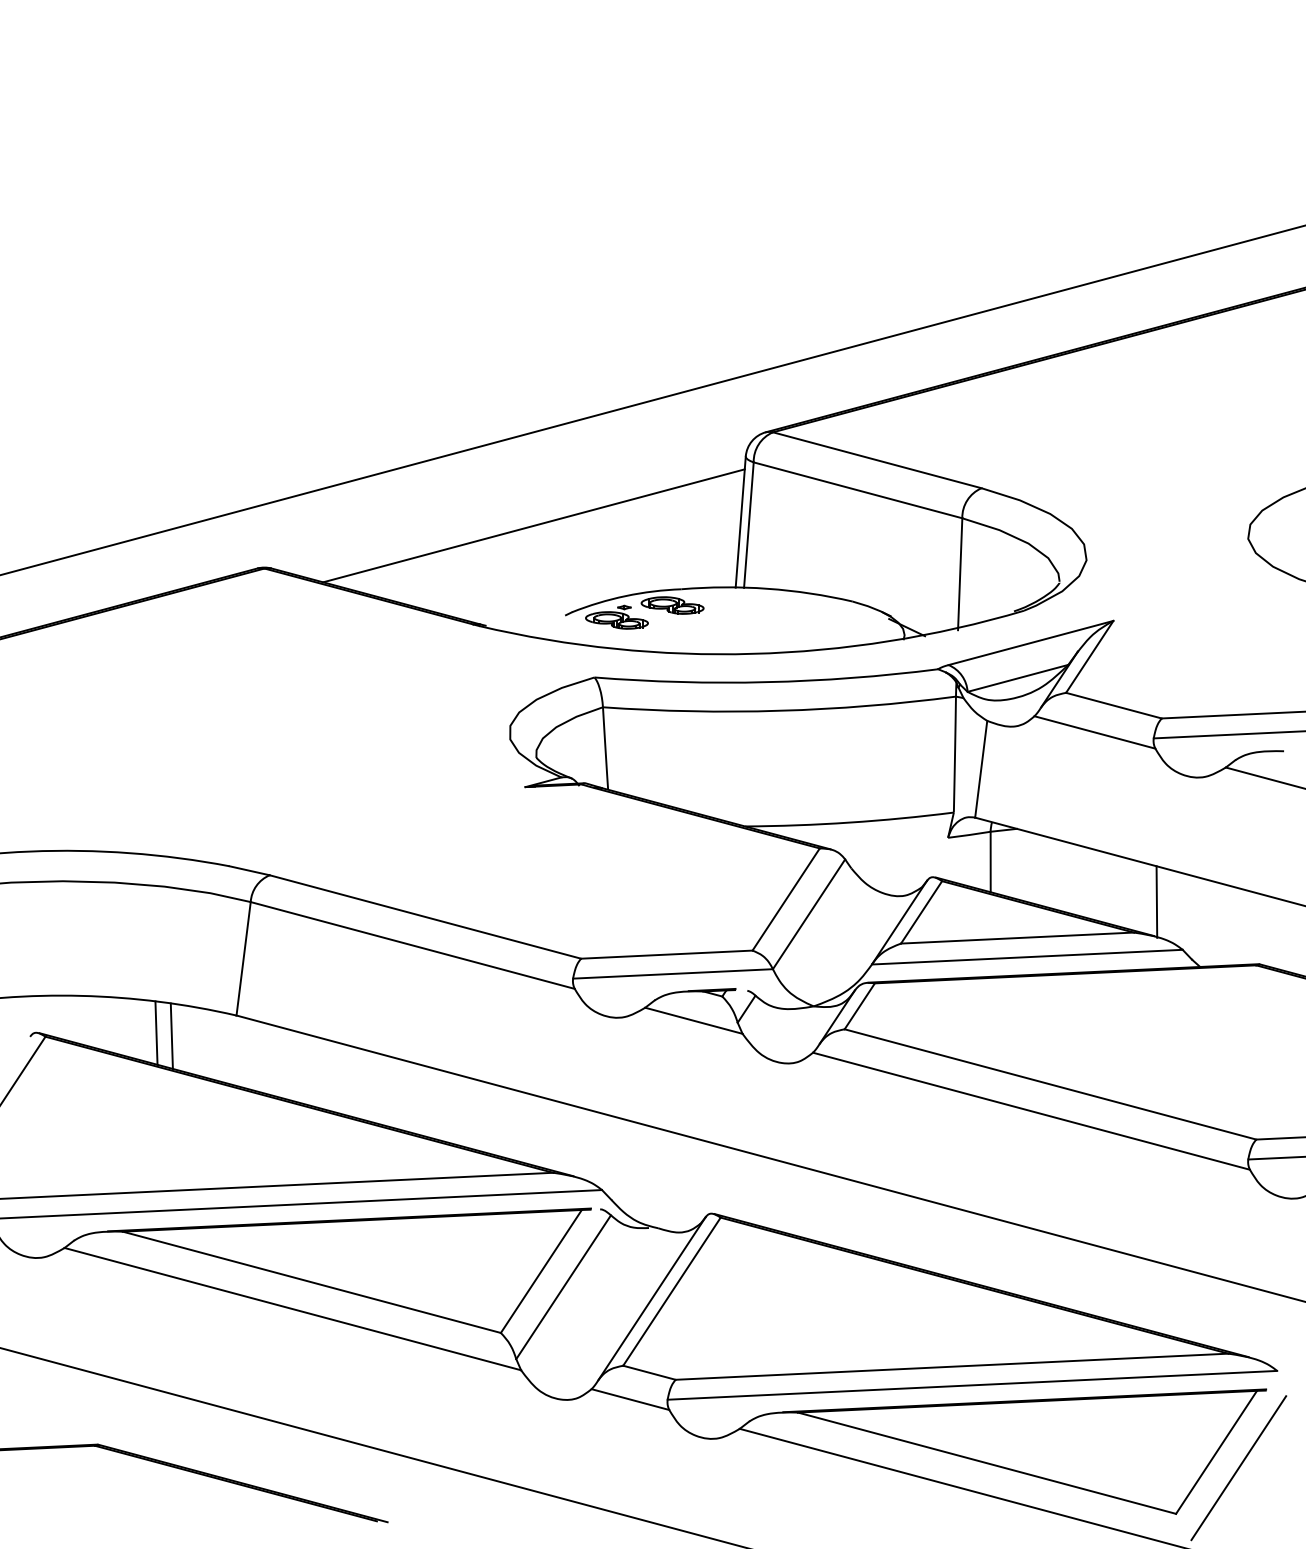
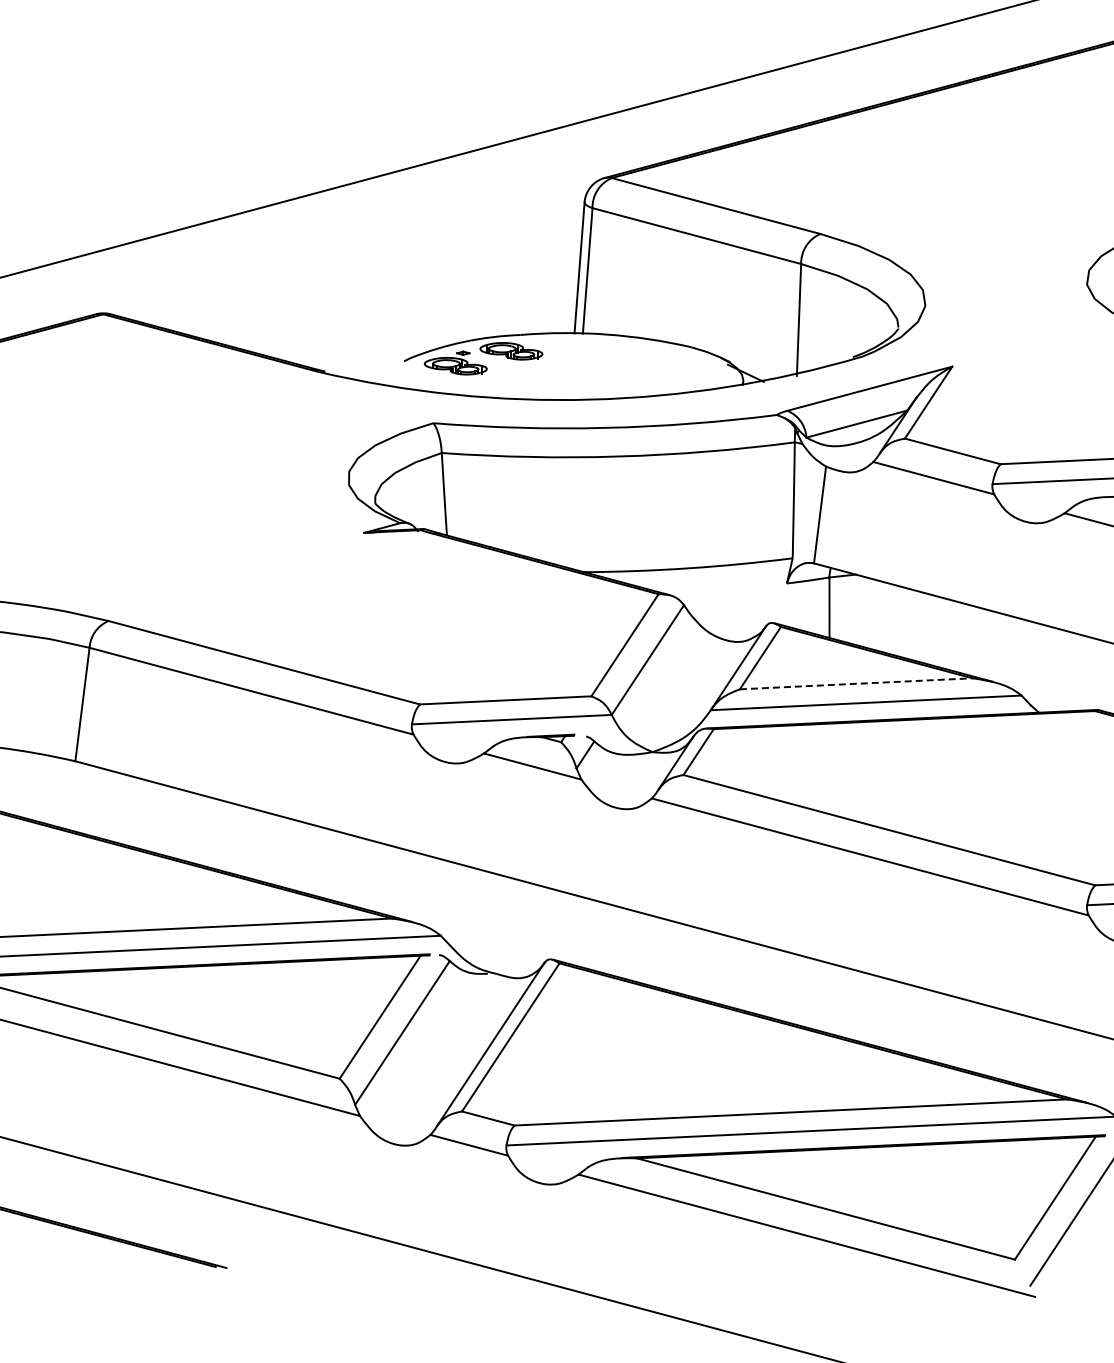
line: (533, 525) -> (372, 271), removed
line: (1156, 901) -> (995, 647), removed
line: (1017, 938) -> (856, 684), solid -> dashed
line: (171, 1035) -> (10, 781), removed

